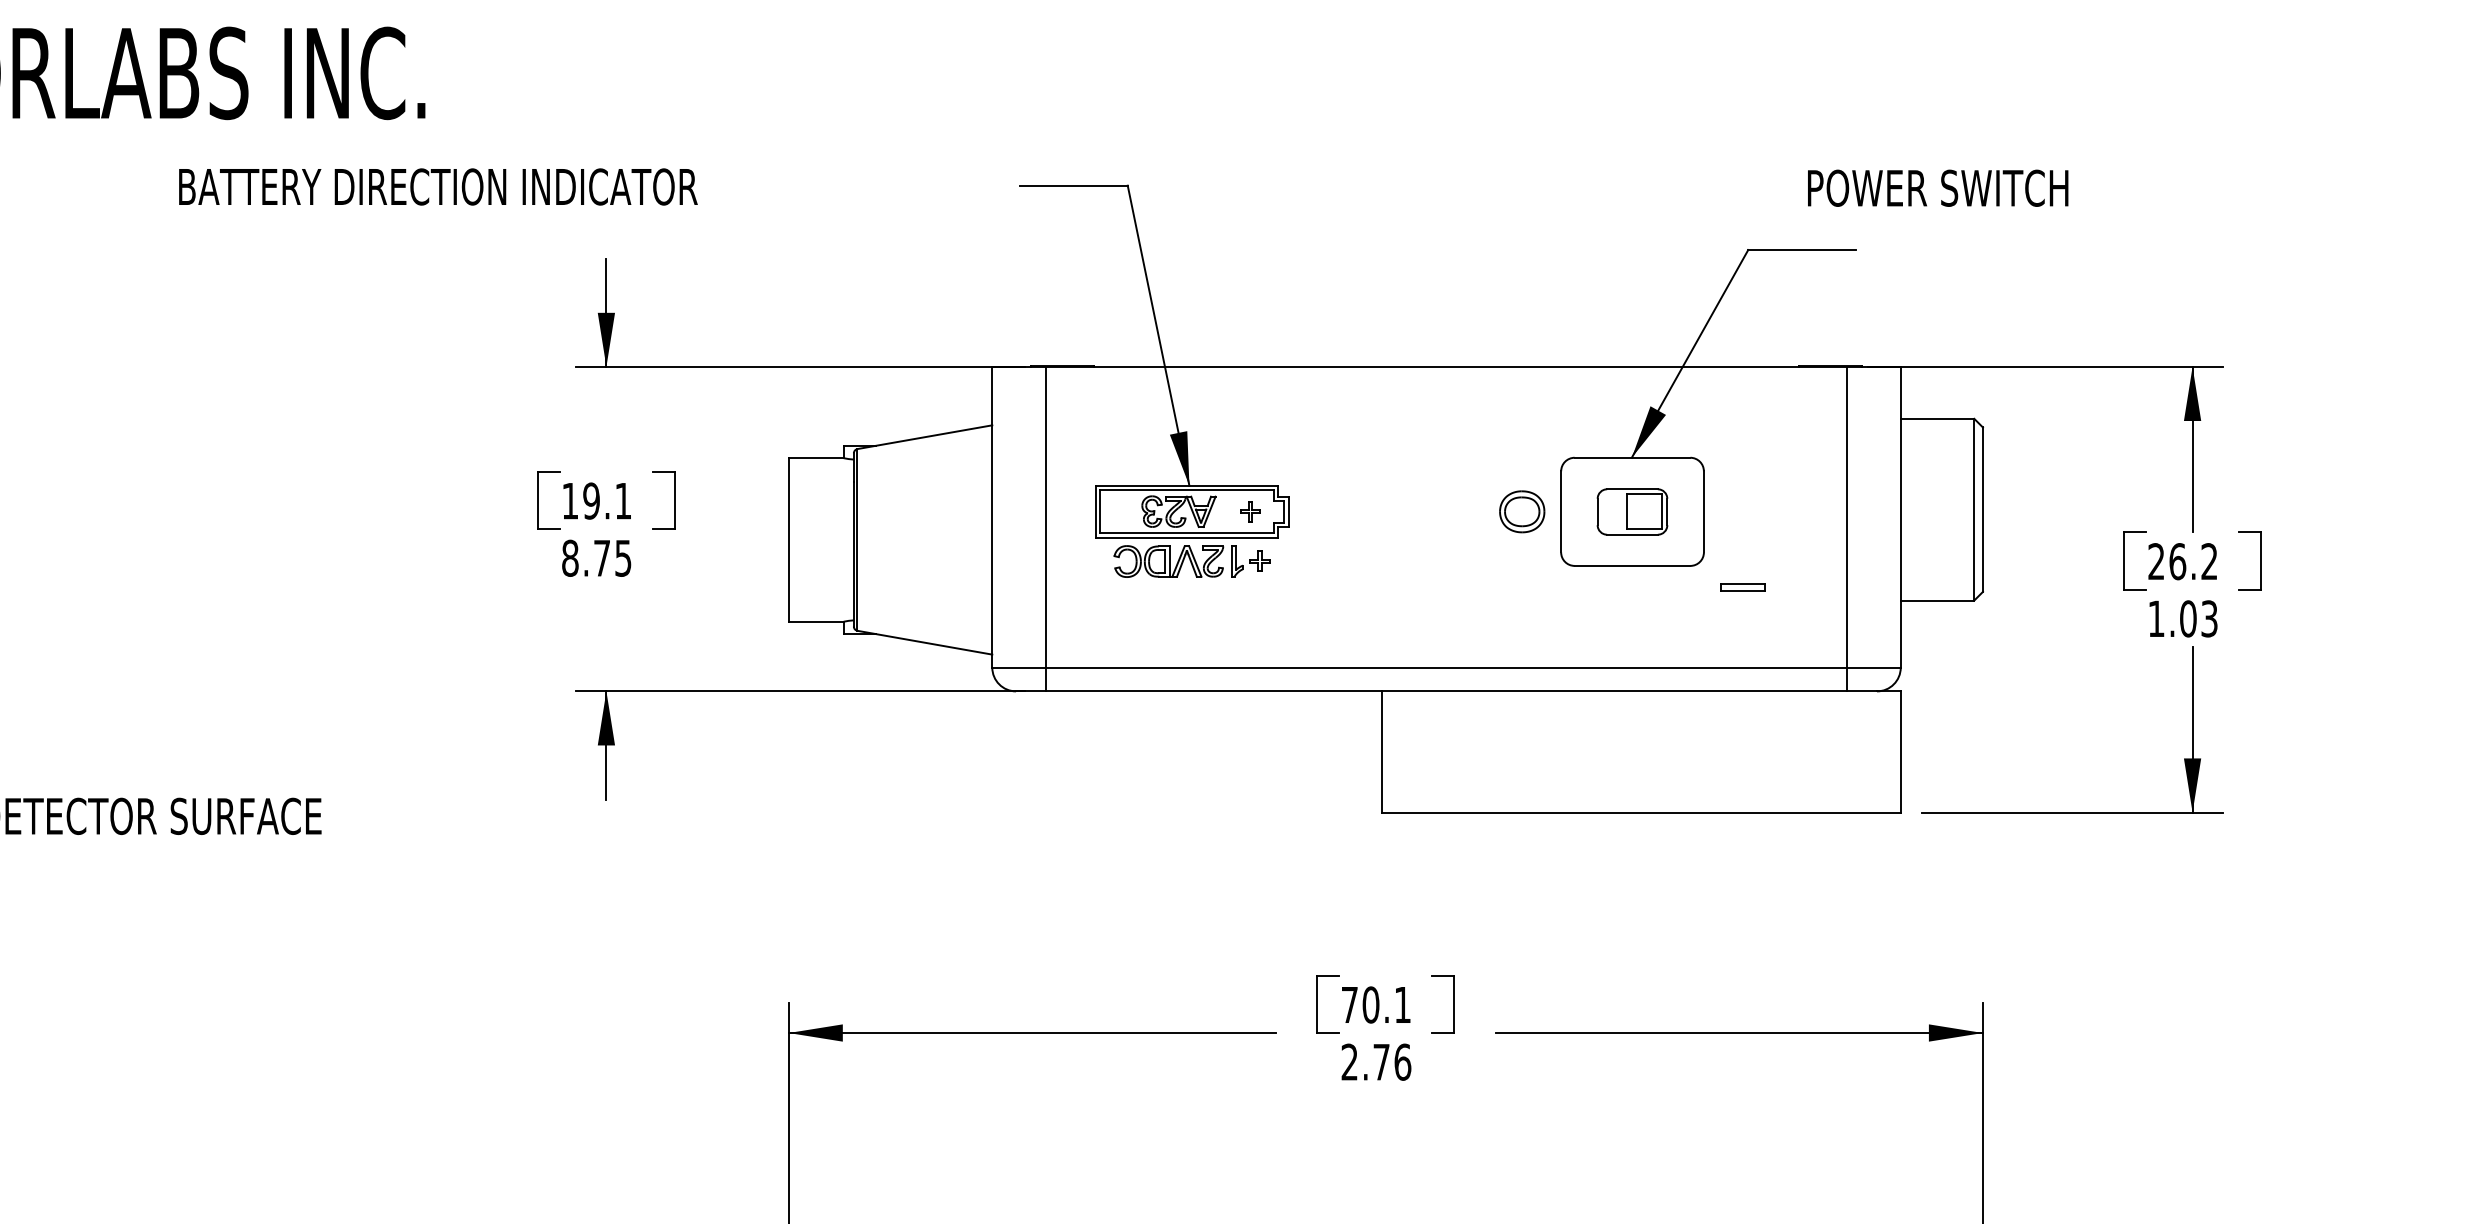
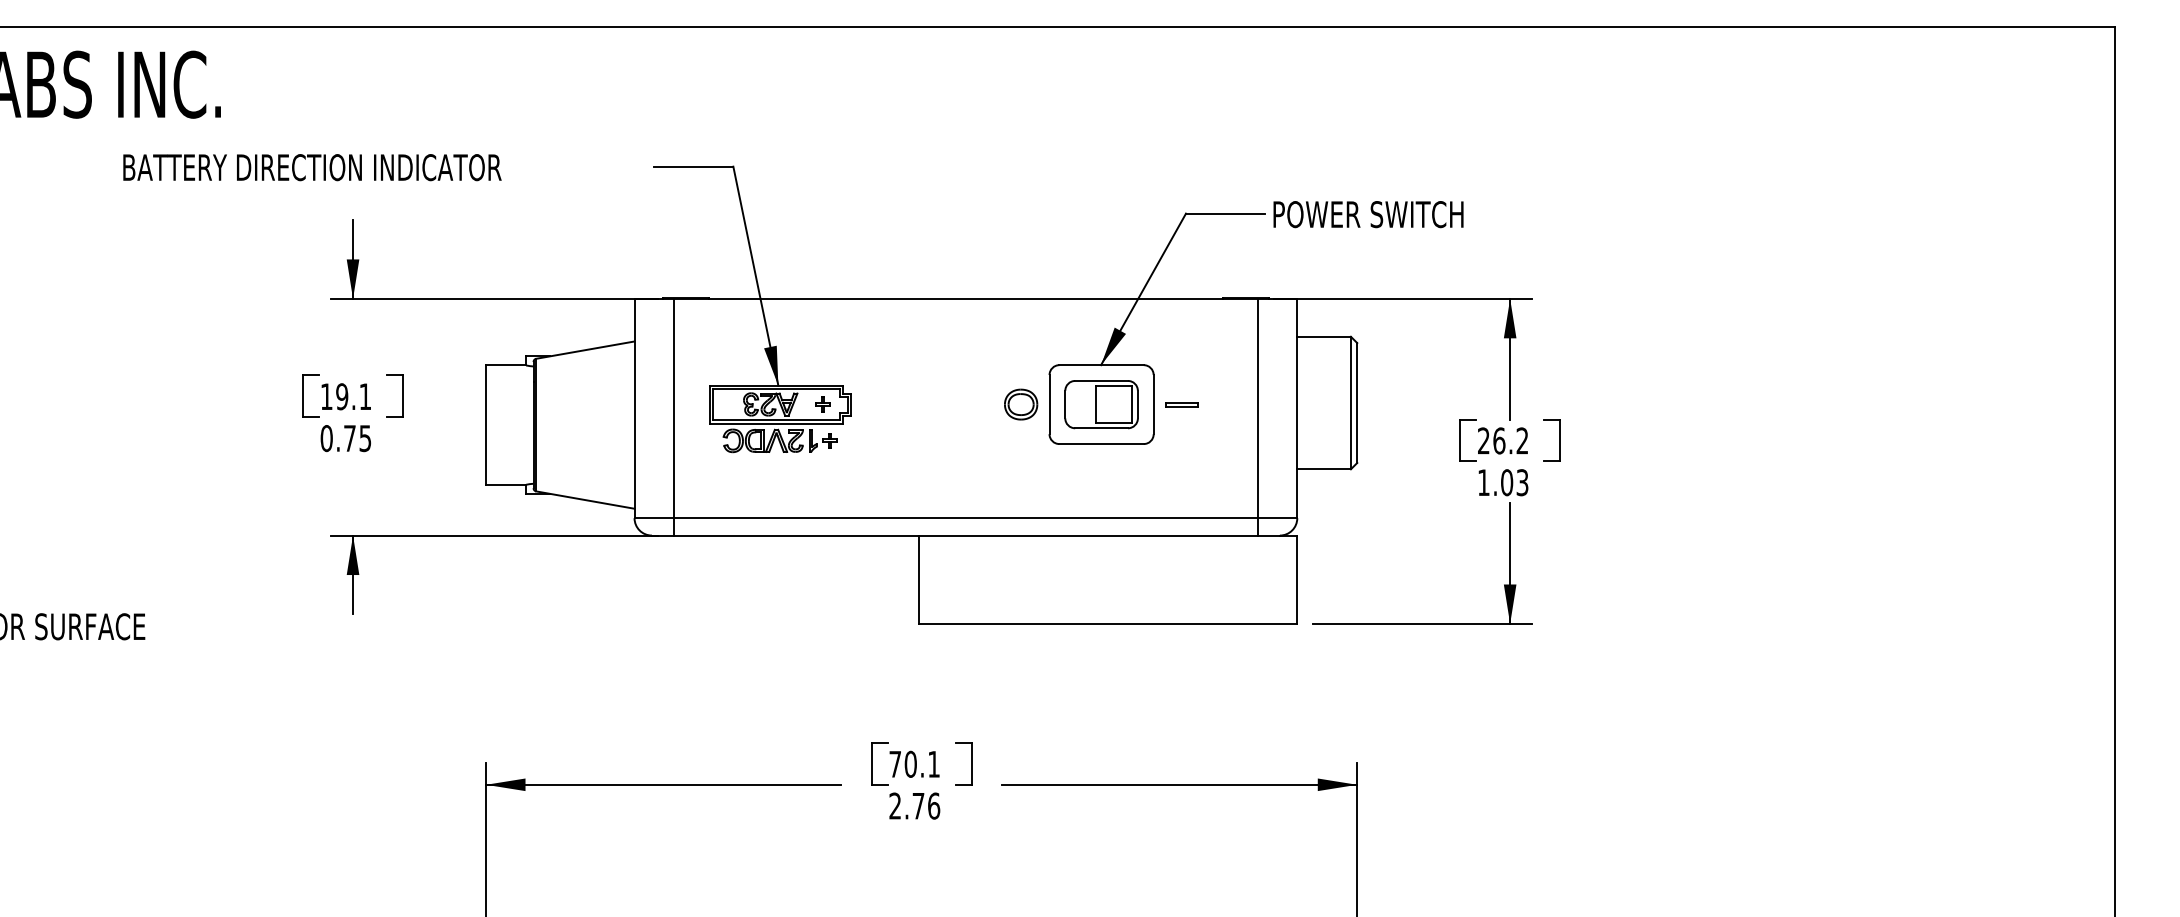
text: (438, 186) -> (312, 167), moved
text: (1938, 188) -> (1368, 214), moved
part: (1632, 511) -> (1101, 404), size x1.43
text: (570, 558) -> (326, 438), 8.75 -> 0.75
part: (1742, 587) -> (1181, 404), moved

